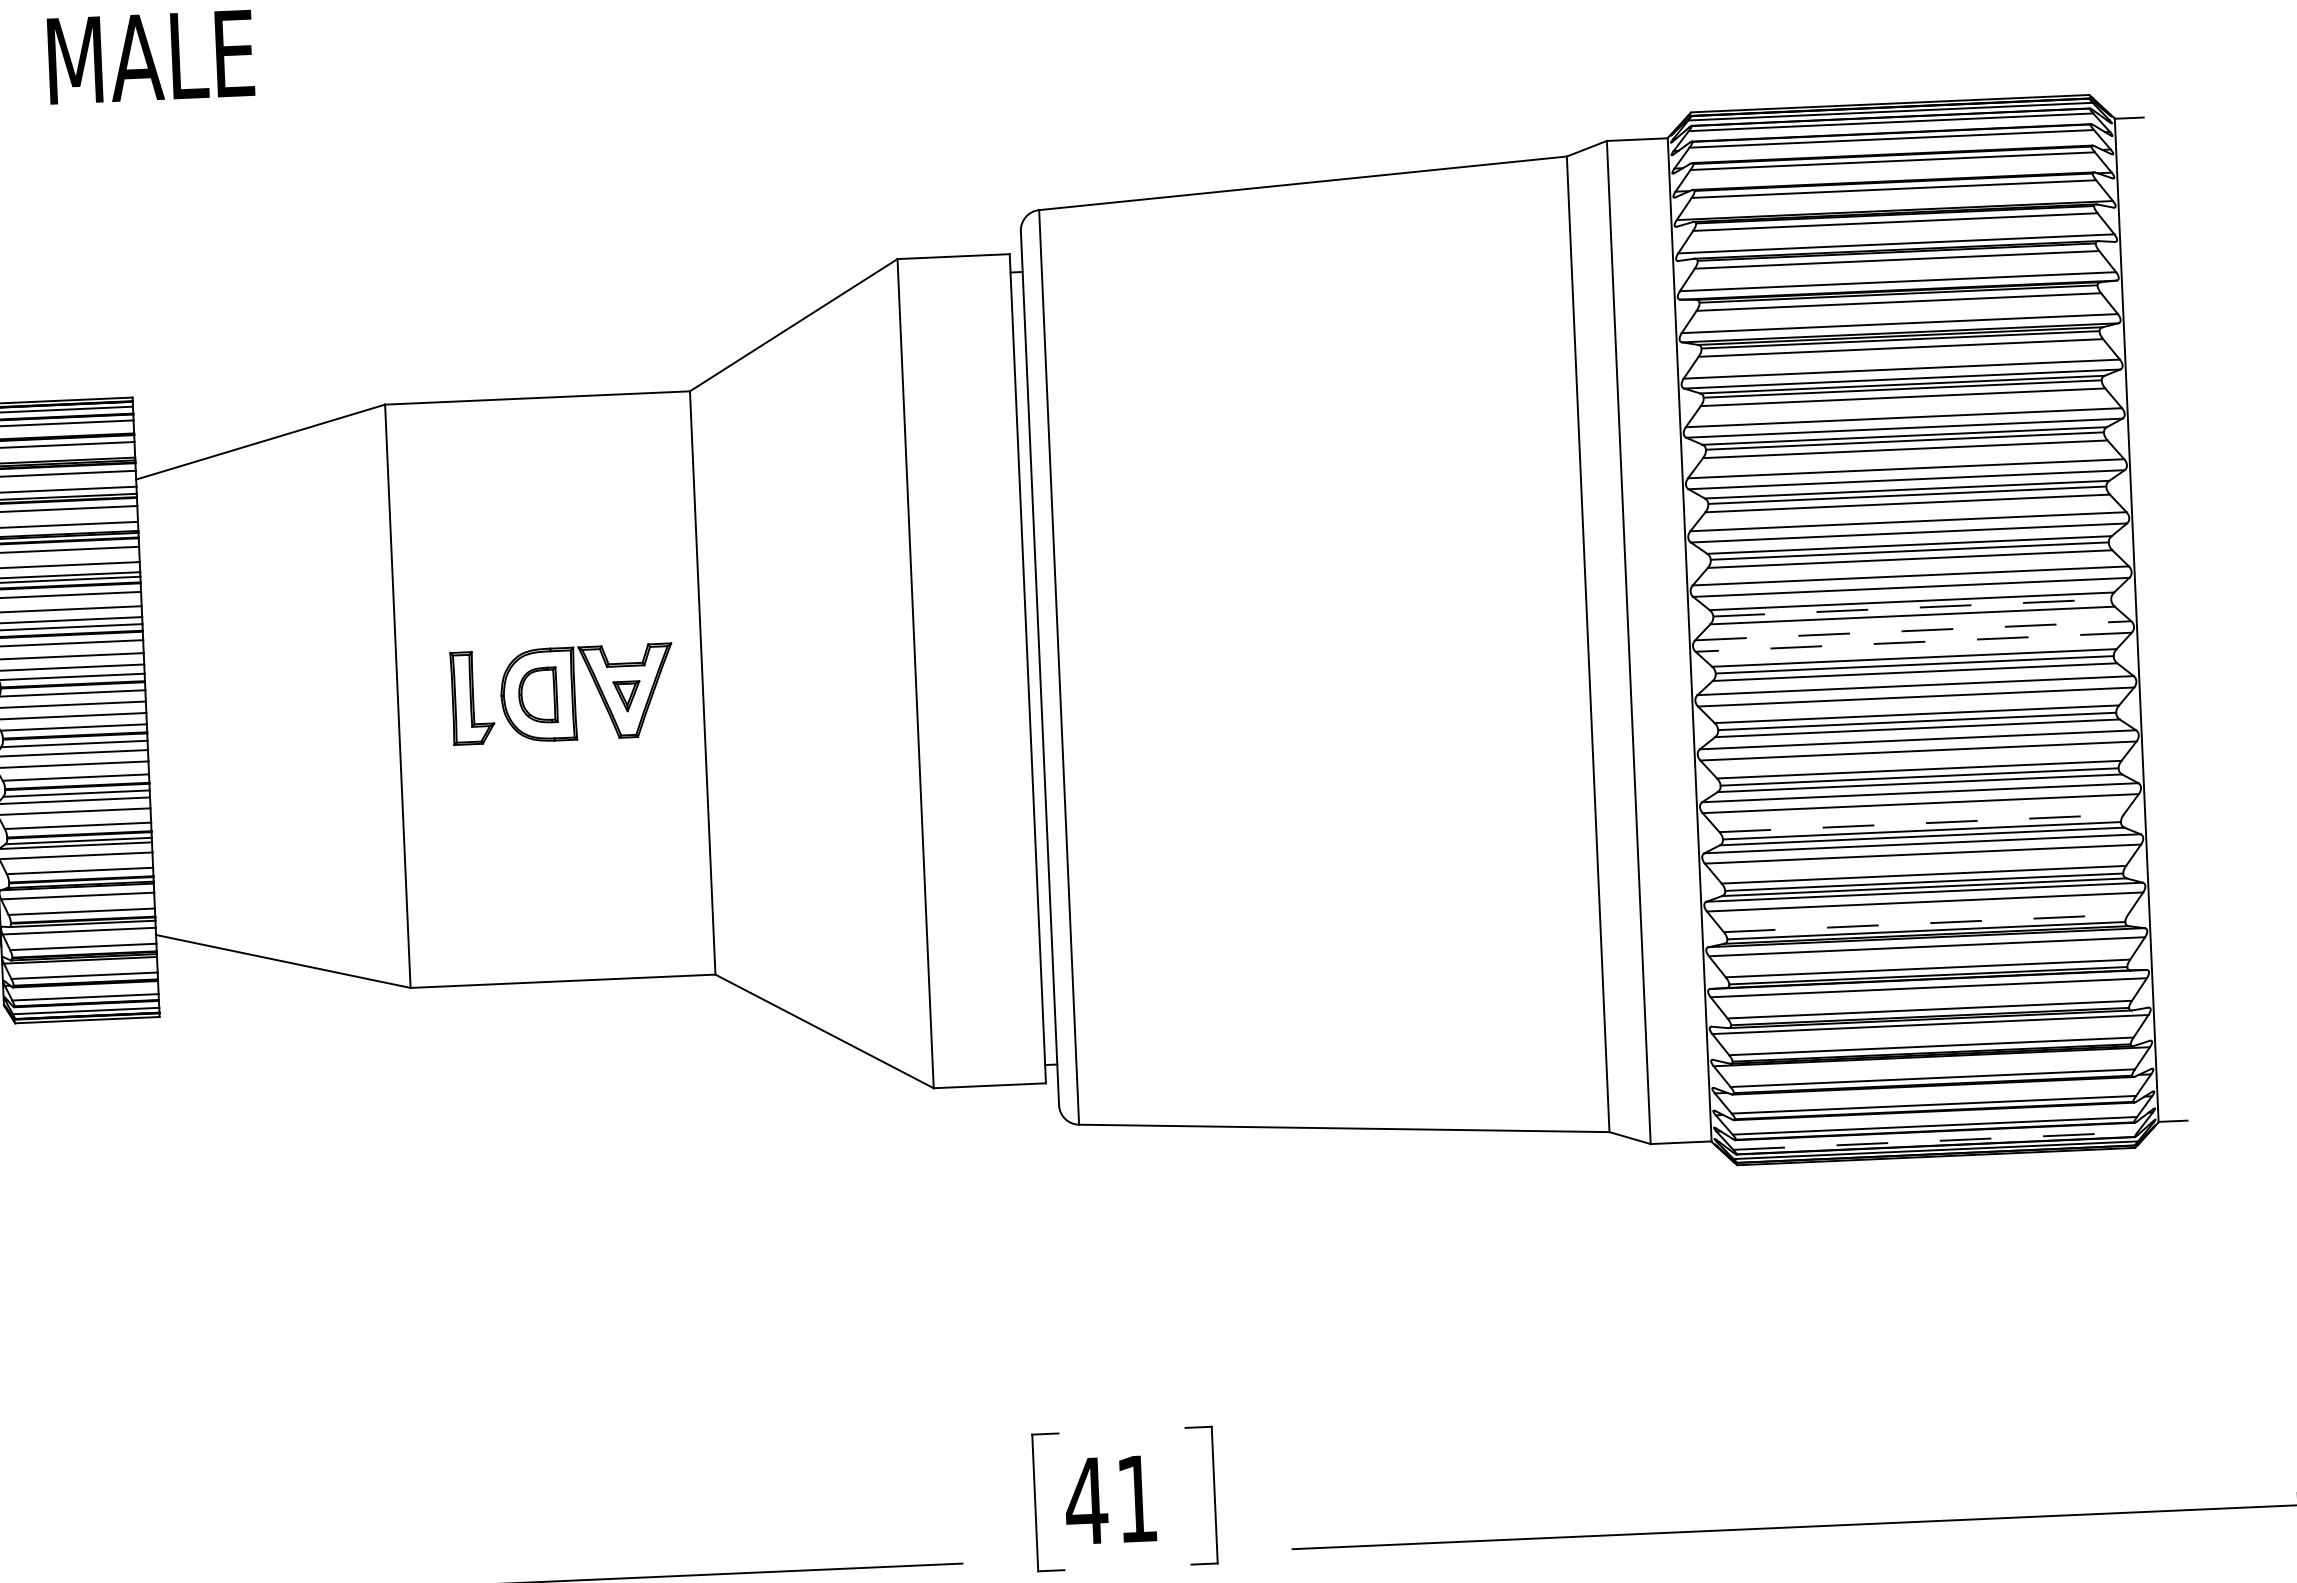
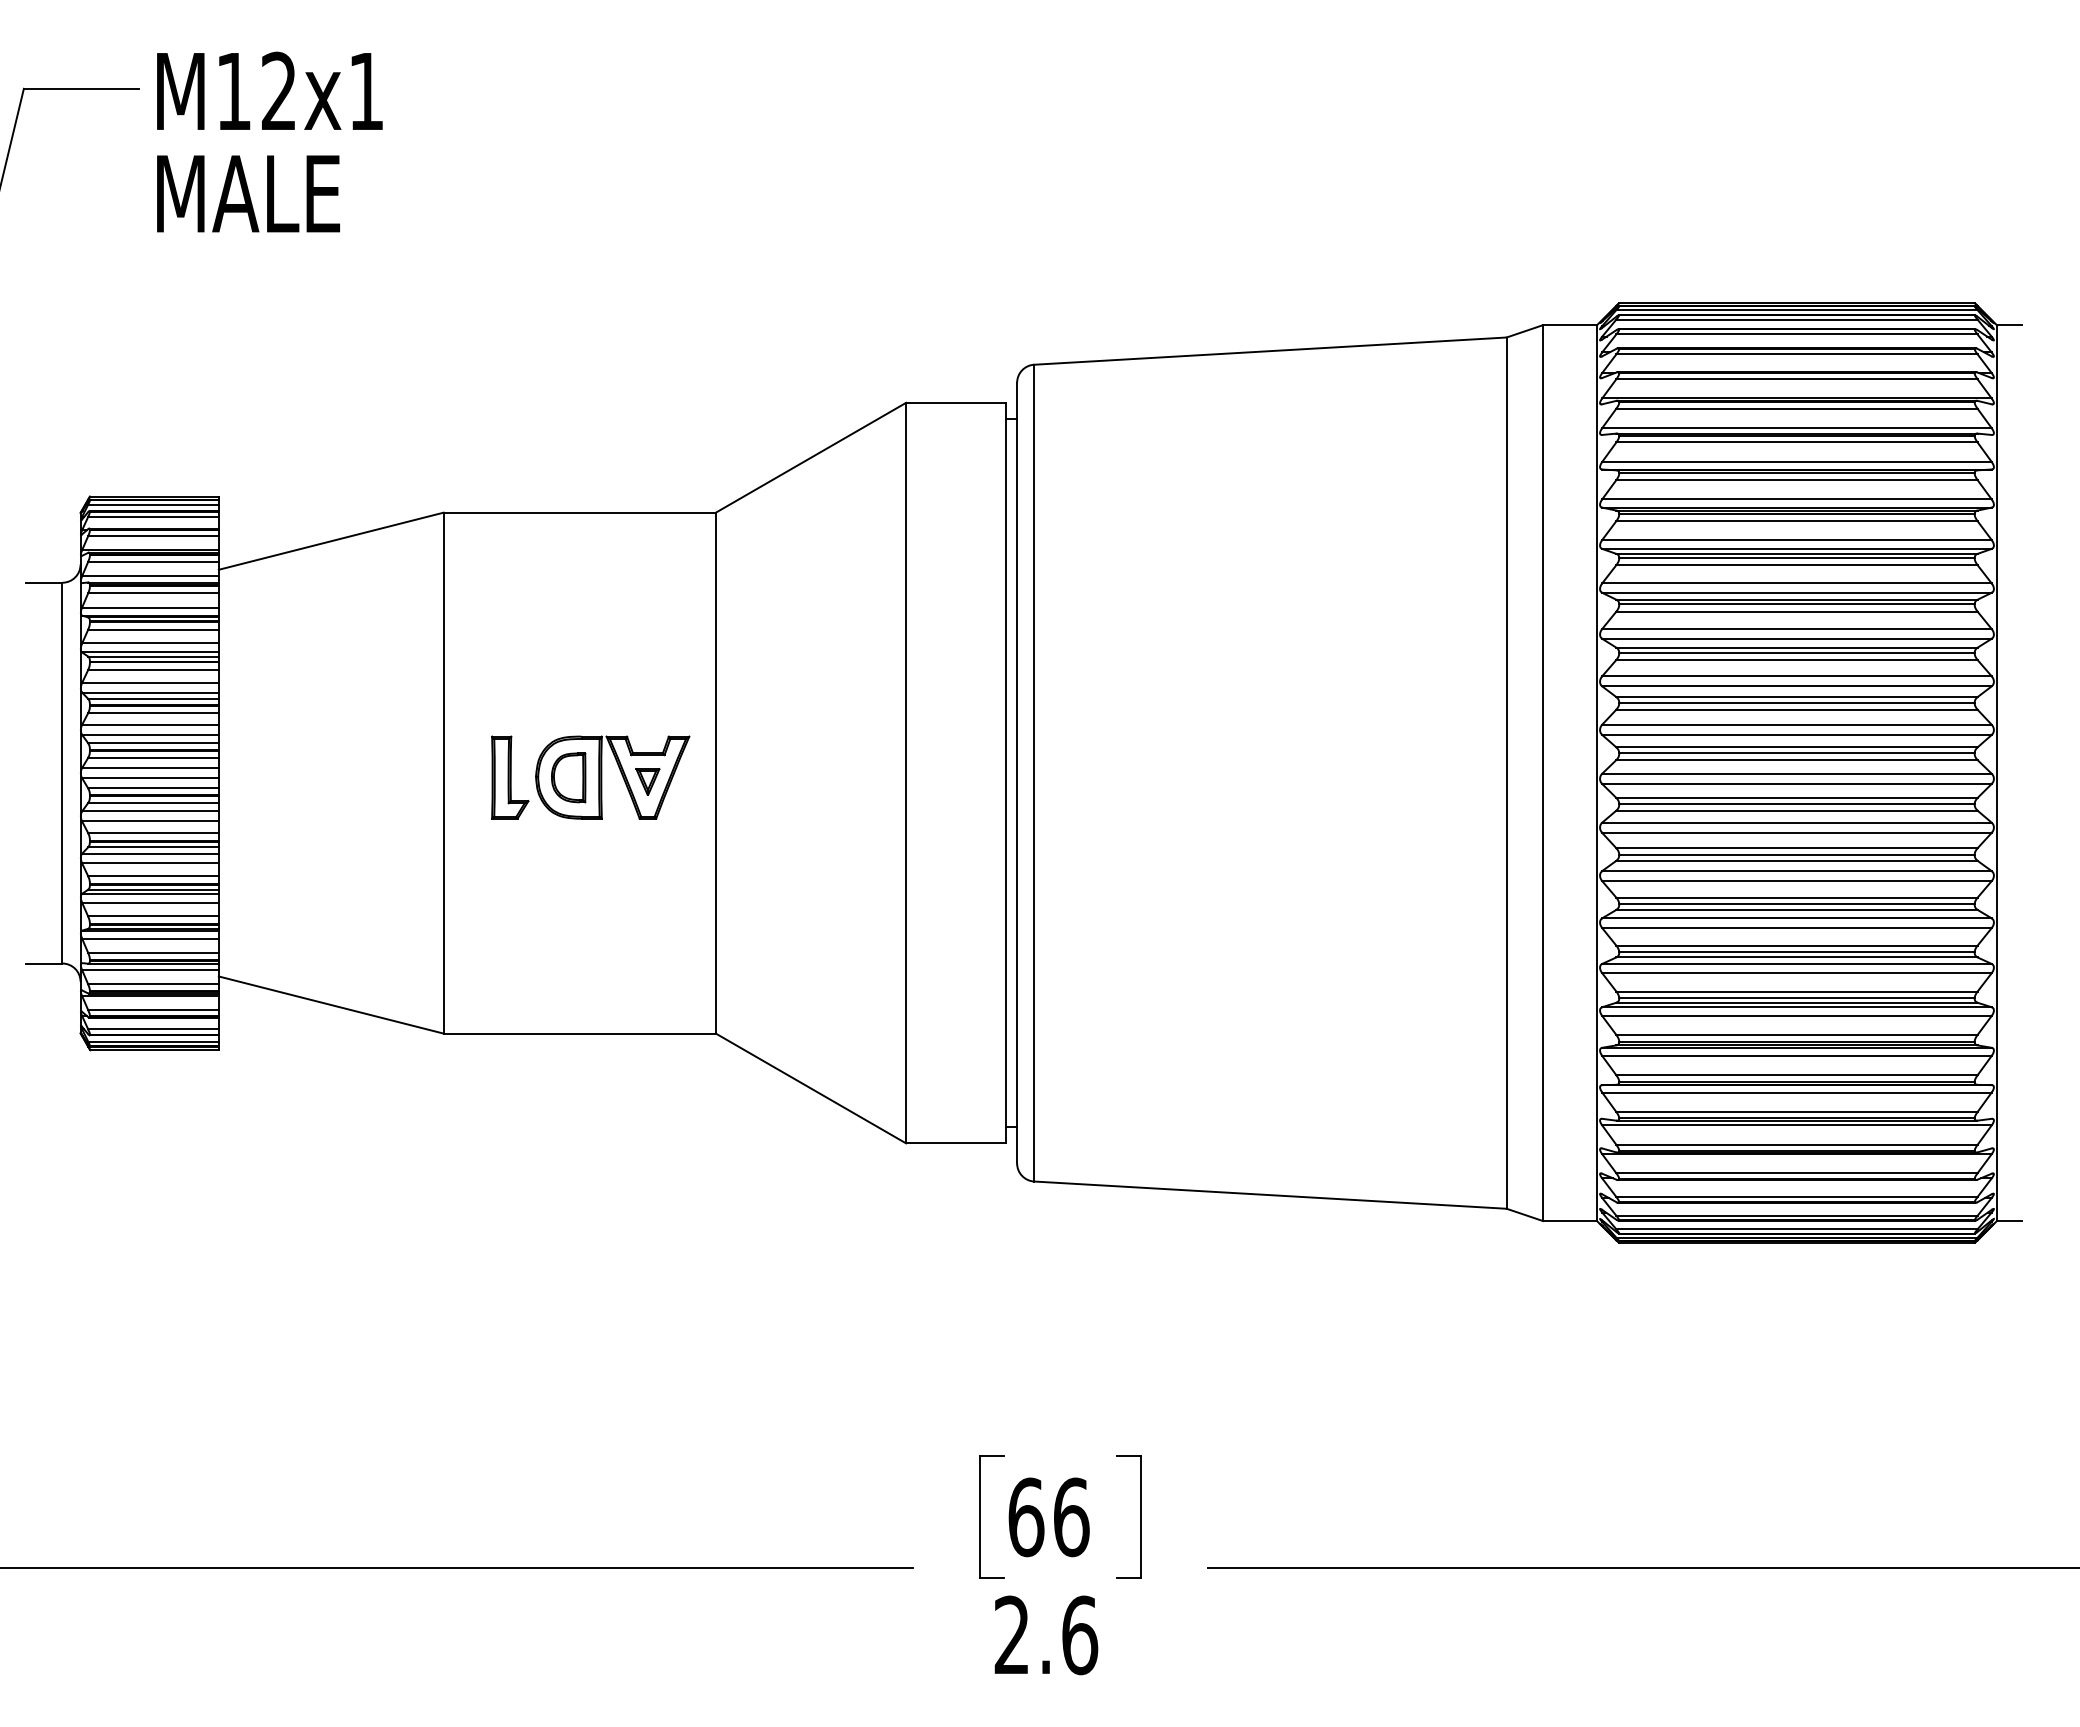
line: (1911, 608) -> (1796, 753), dashed -> solid
line: (1912, 630) -> (1796, 773), dashed -> solid
line: (1913, 641) -> (1796, 783), dashed -> solid
line: (1921, 823) -> (1796, 945), dashed -> solid
line: (1925, 922) -> (1796, 1034), dashed -> solid
line: (1934, 1141) -> (1796, 1229), dashed -> solid
text: (1111, 1500) -> (1048, 1517), 41 -> 66

